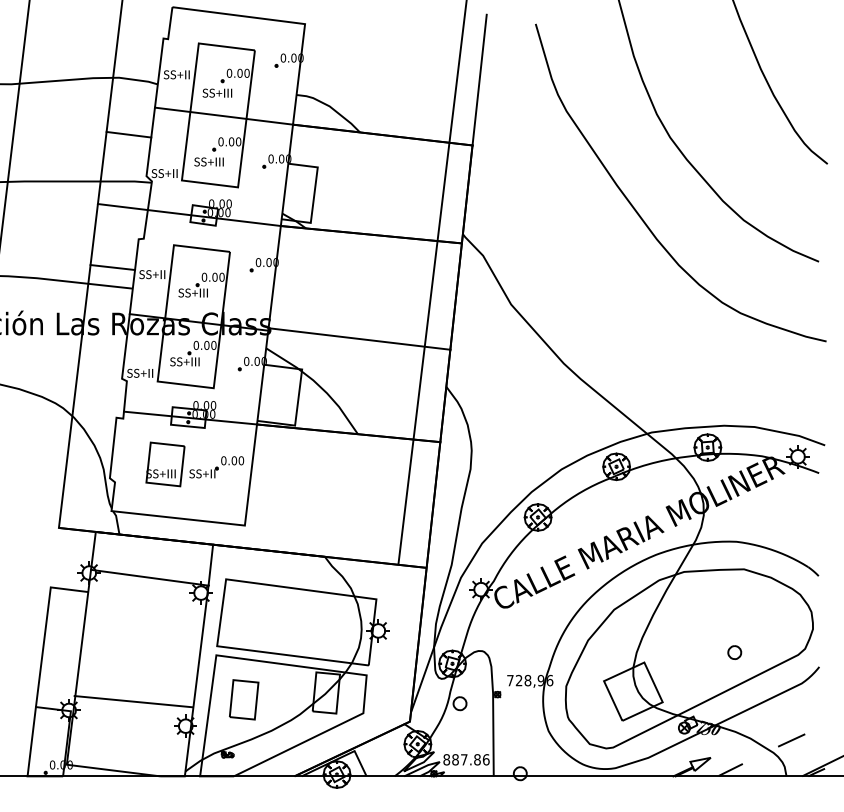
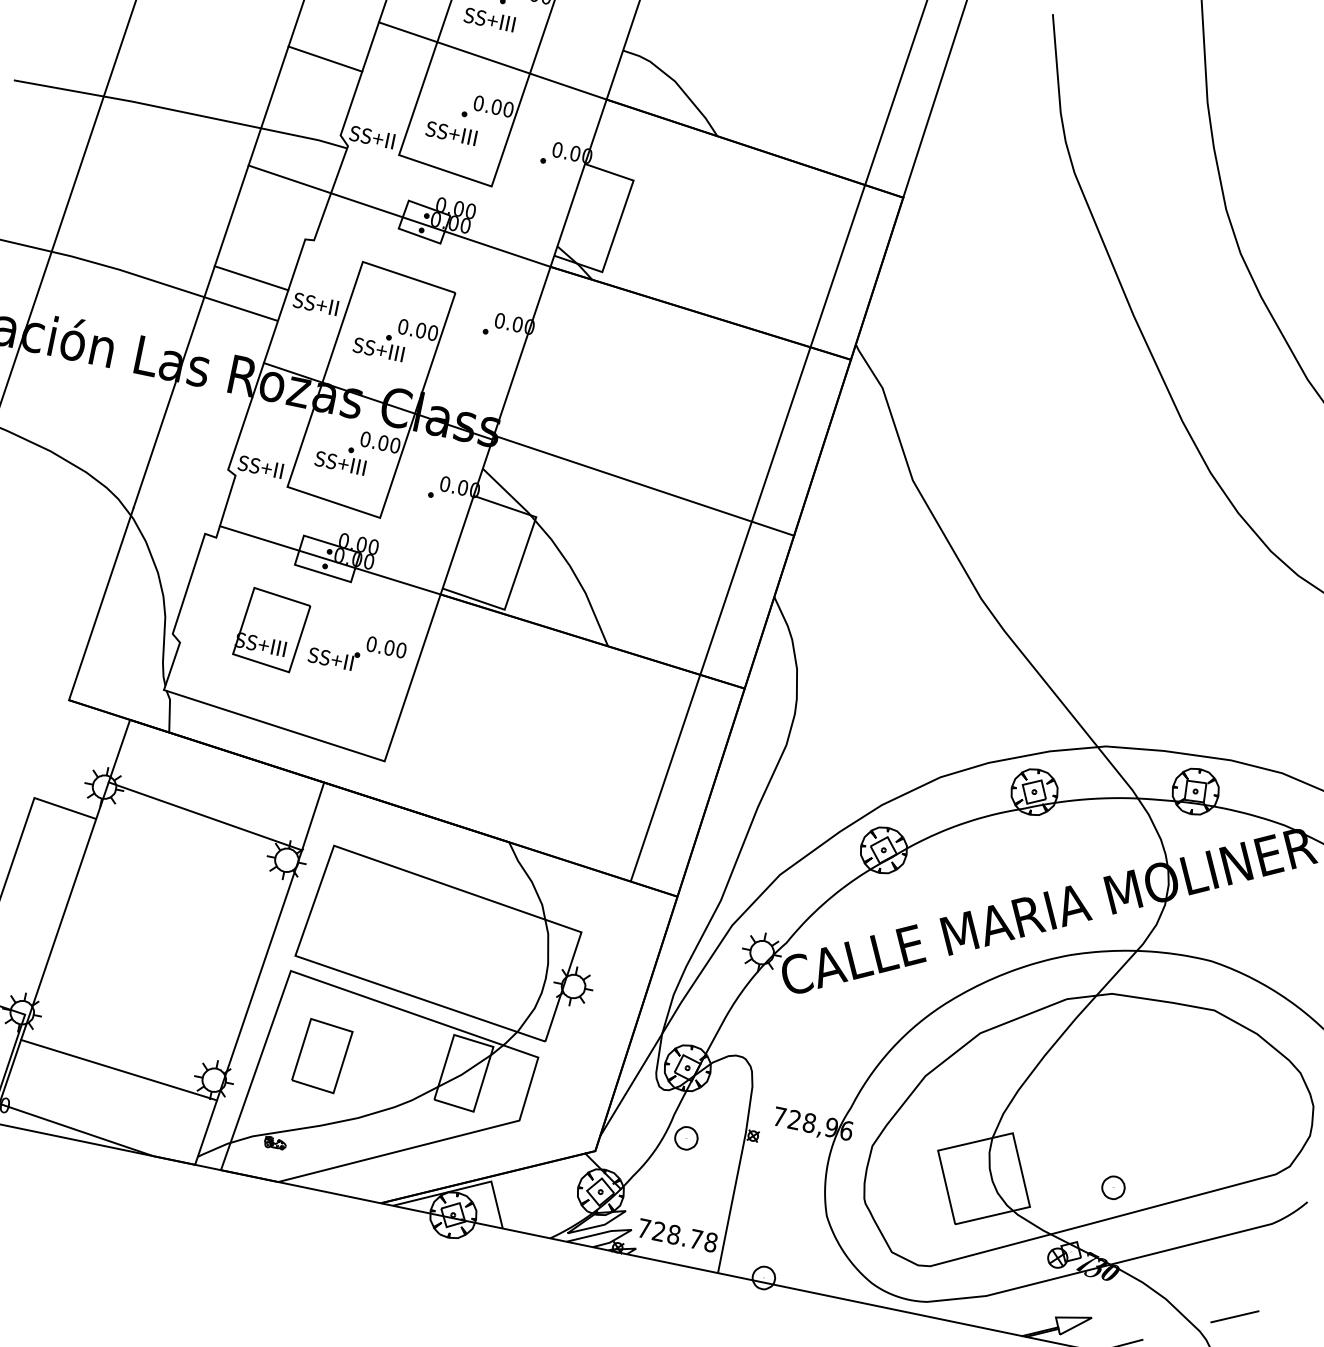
part: (734, 652) -> (1113, 1187), moved
line: (133, 701) -> (118, 1069), moved
text: (466, 759) -> (677, 1235), 887.86 -> 728.78

